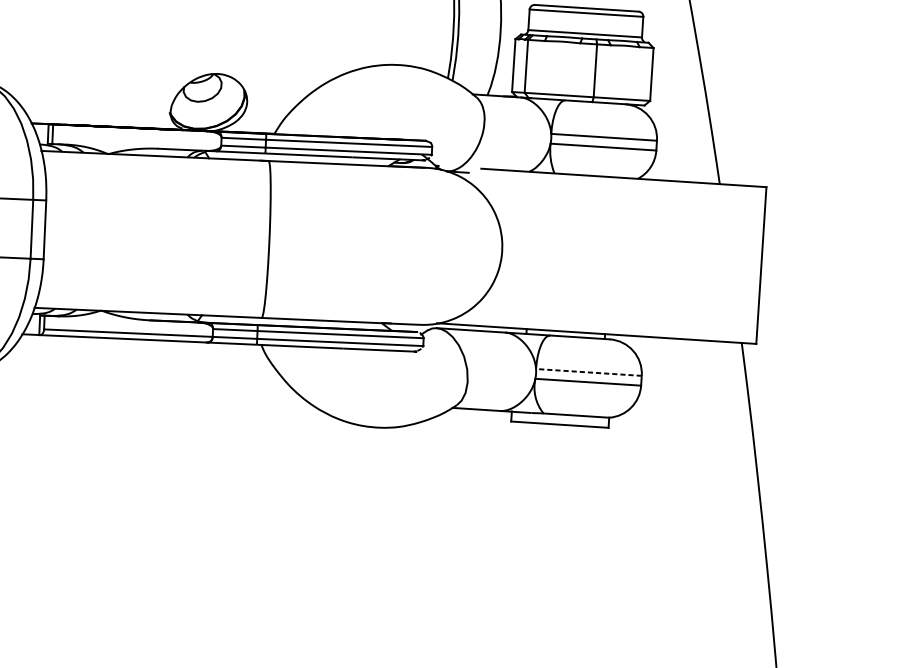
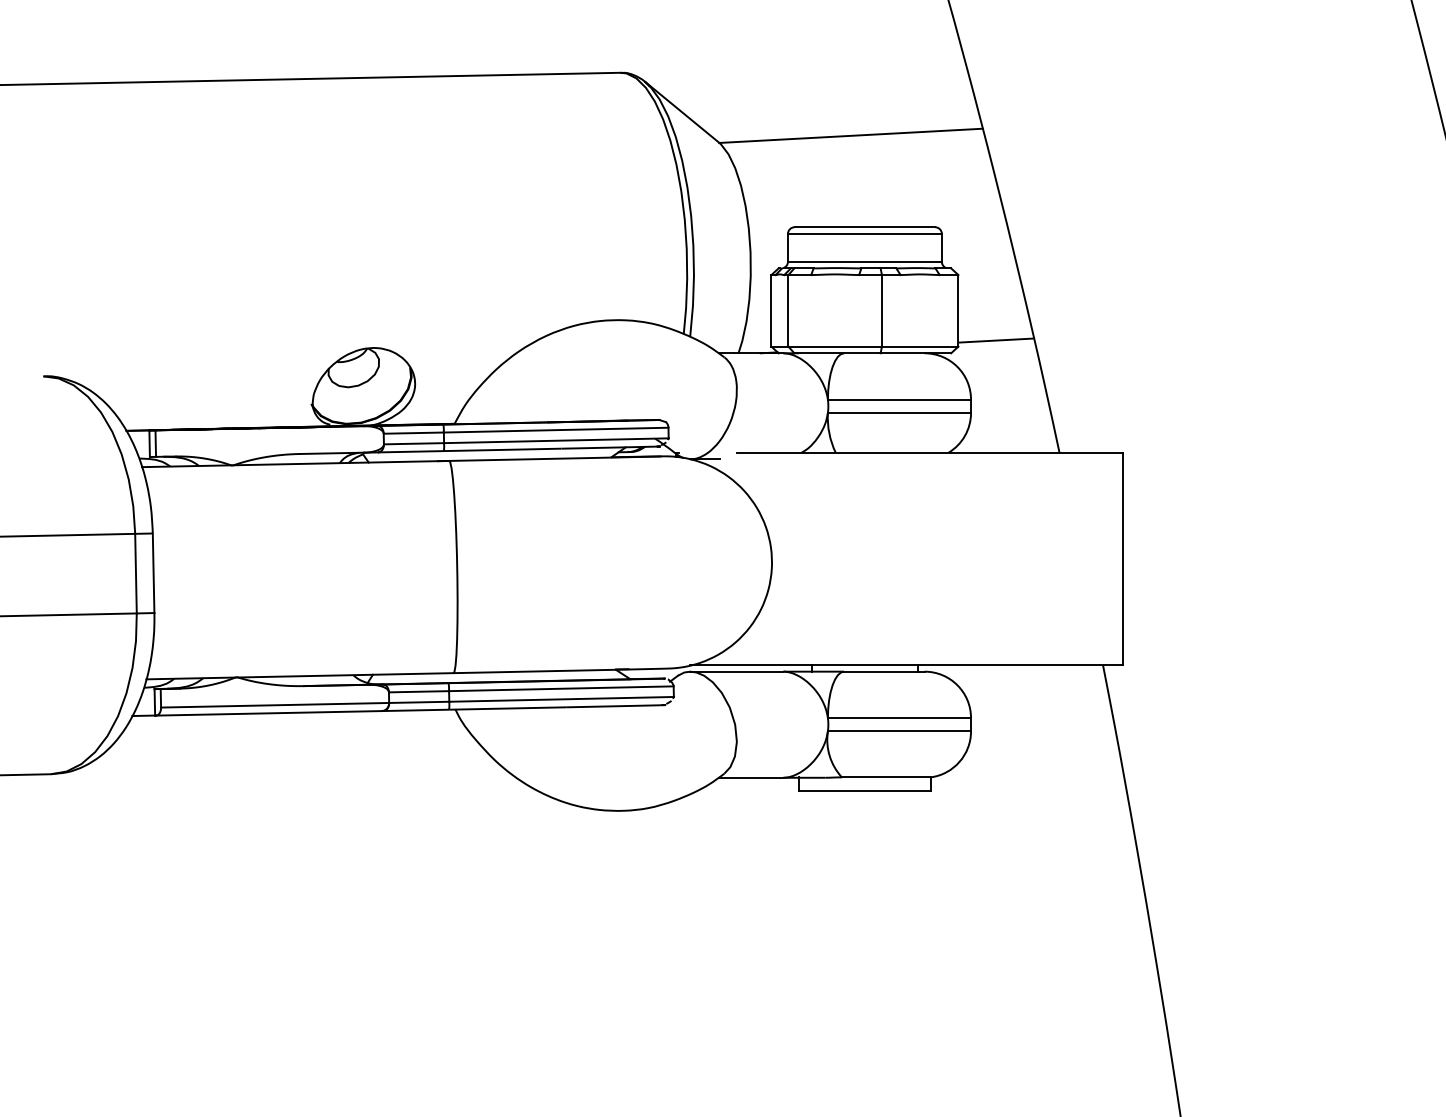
line: (678, 98) -> (996, 340), added
line: (588, 372) -> (899, 718), dashed -> solid

